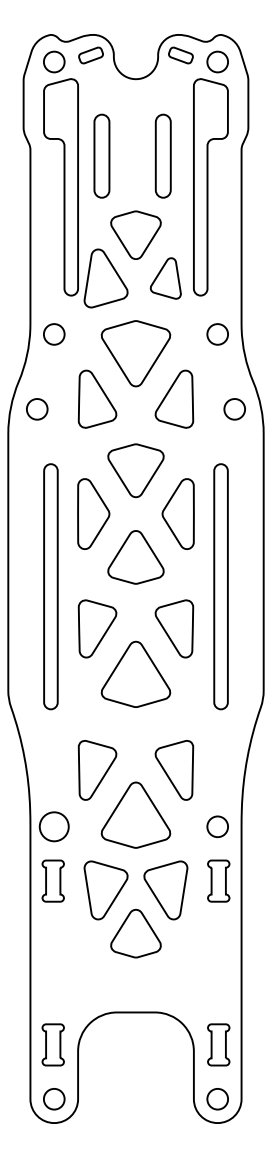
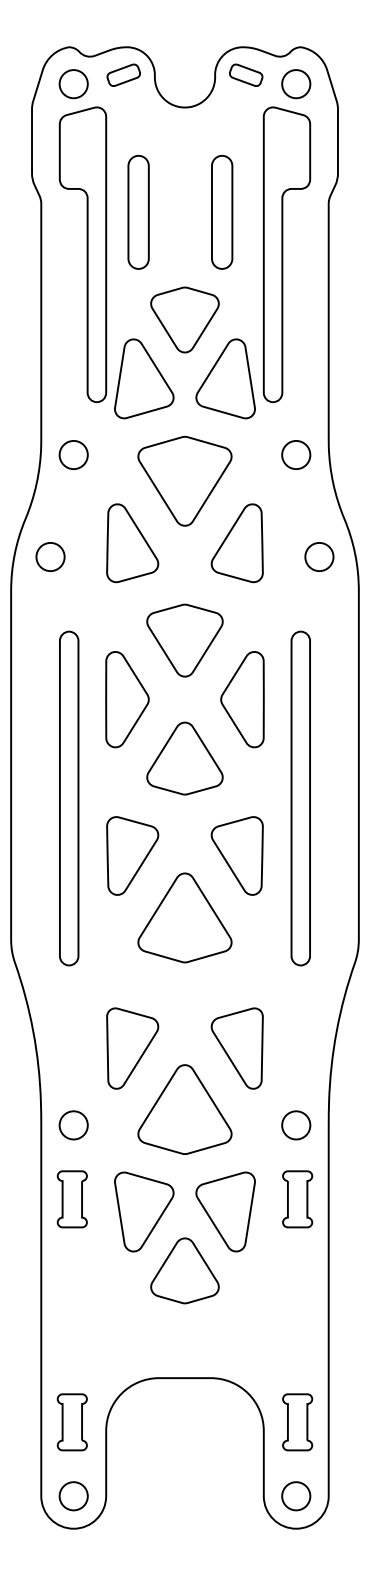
part: (165, 278) -> (225, 378), size x1.43
circle: (54, 826) -> (73, 1125), size x0.71

